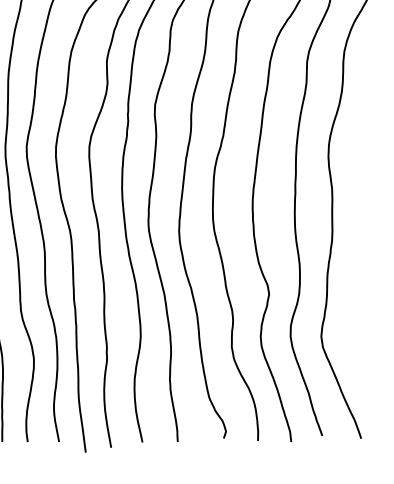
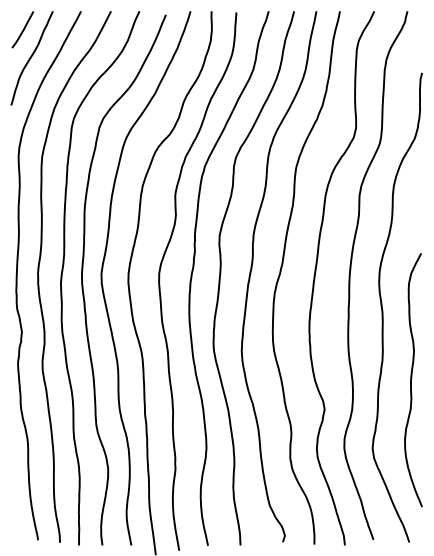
curve: (363, 262) -> (411, 380), added

